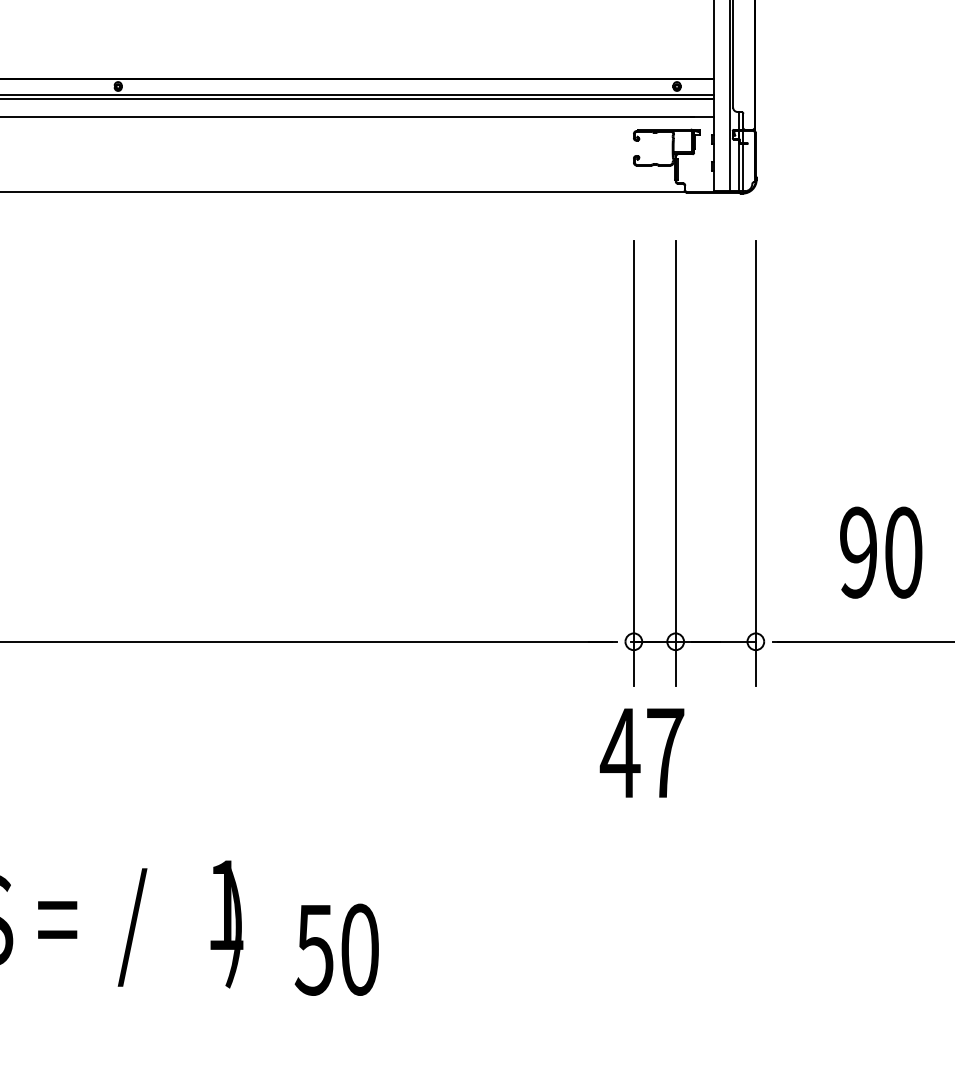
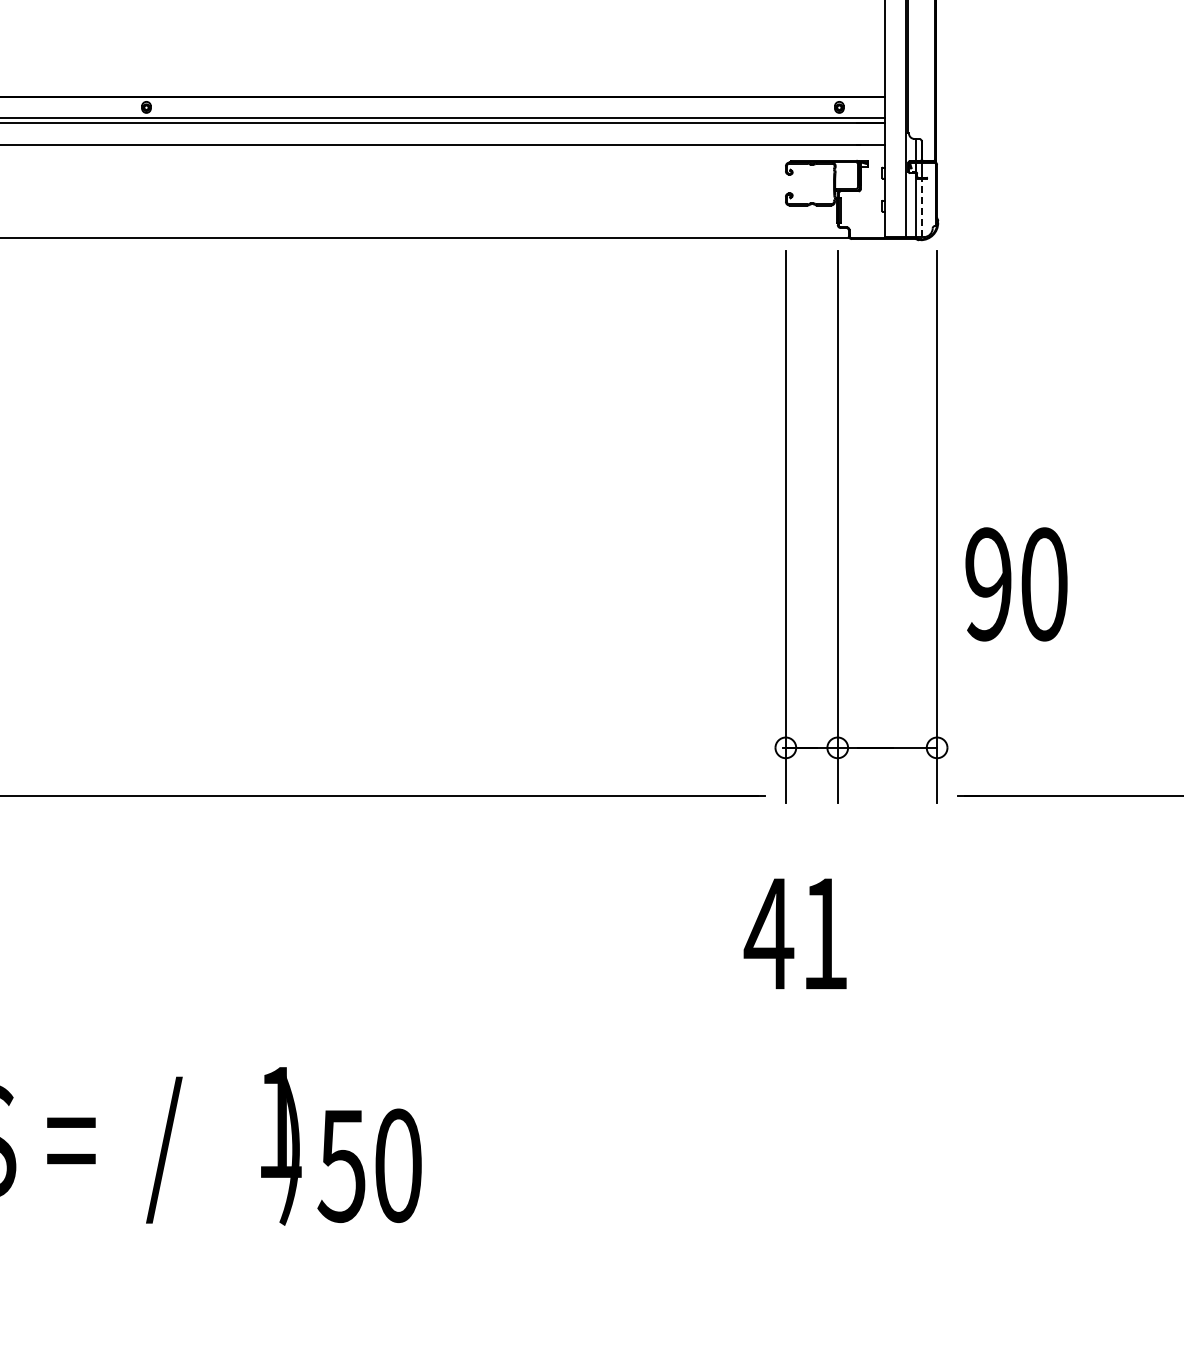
line: (743, 167) -> (921, 207), solid -> dashed
part: (676, 463) -> (838, 526), moved
text: (881, 552) -> (1016, 584), moved
text: (665, 752) -> (825, 933), 47 -> 41
text: (336, 949) -> (369, 1165), moved

